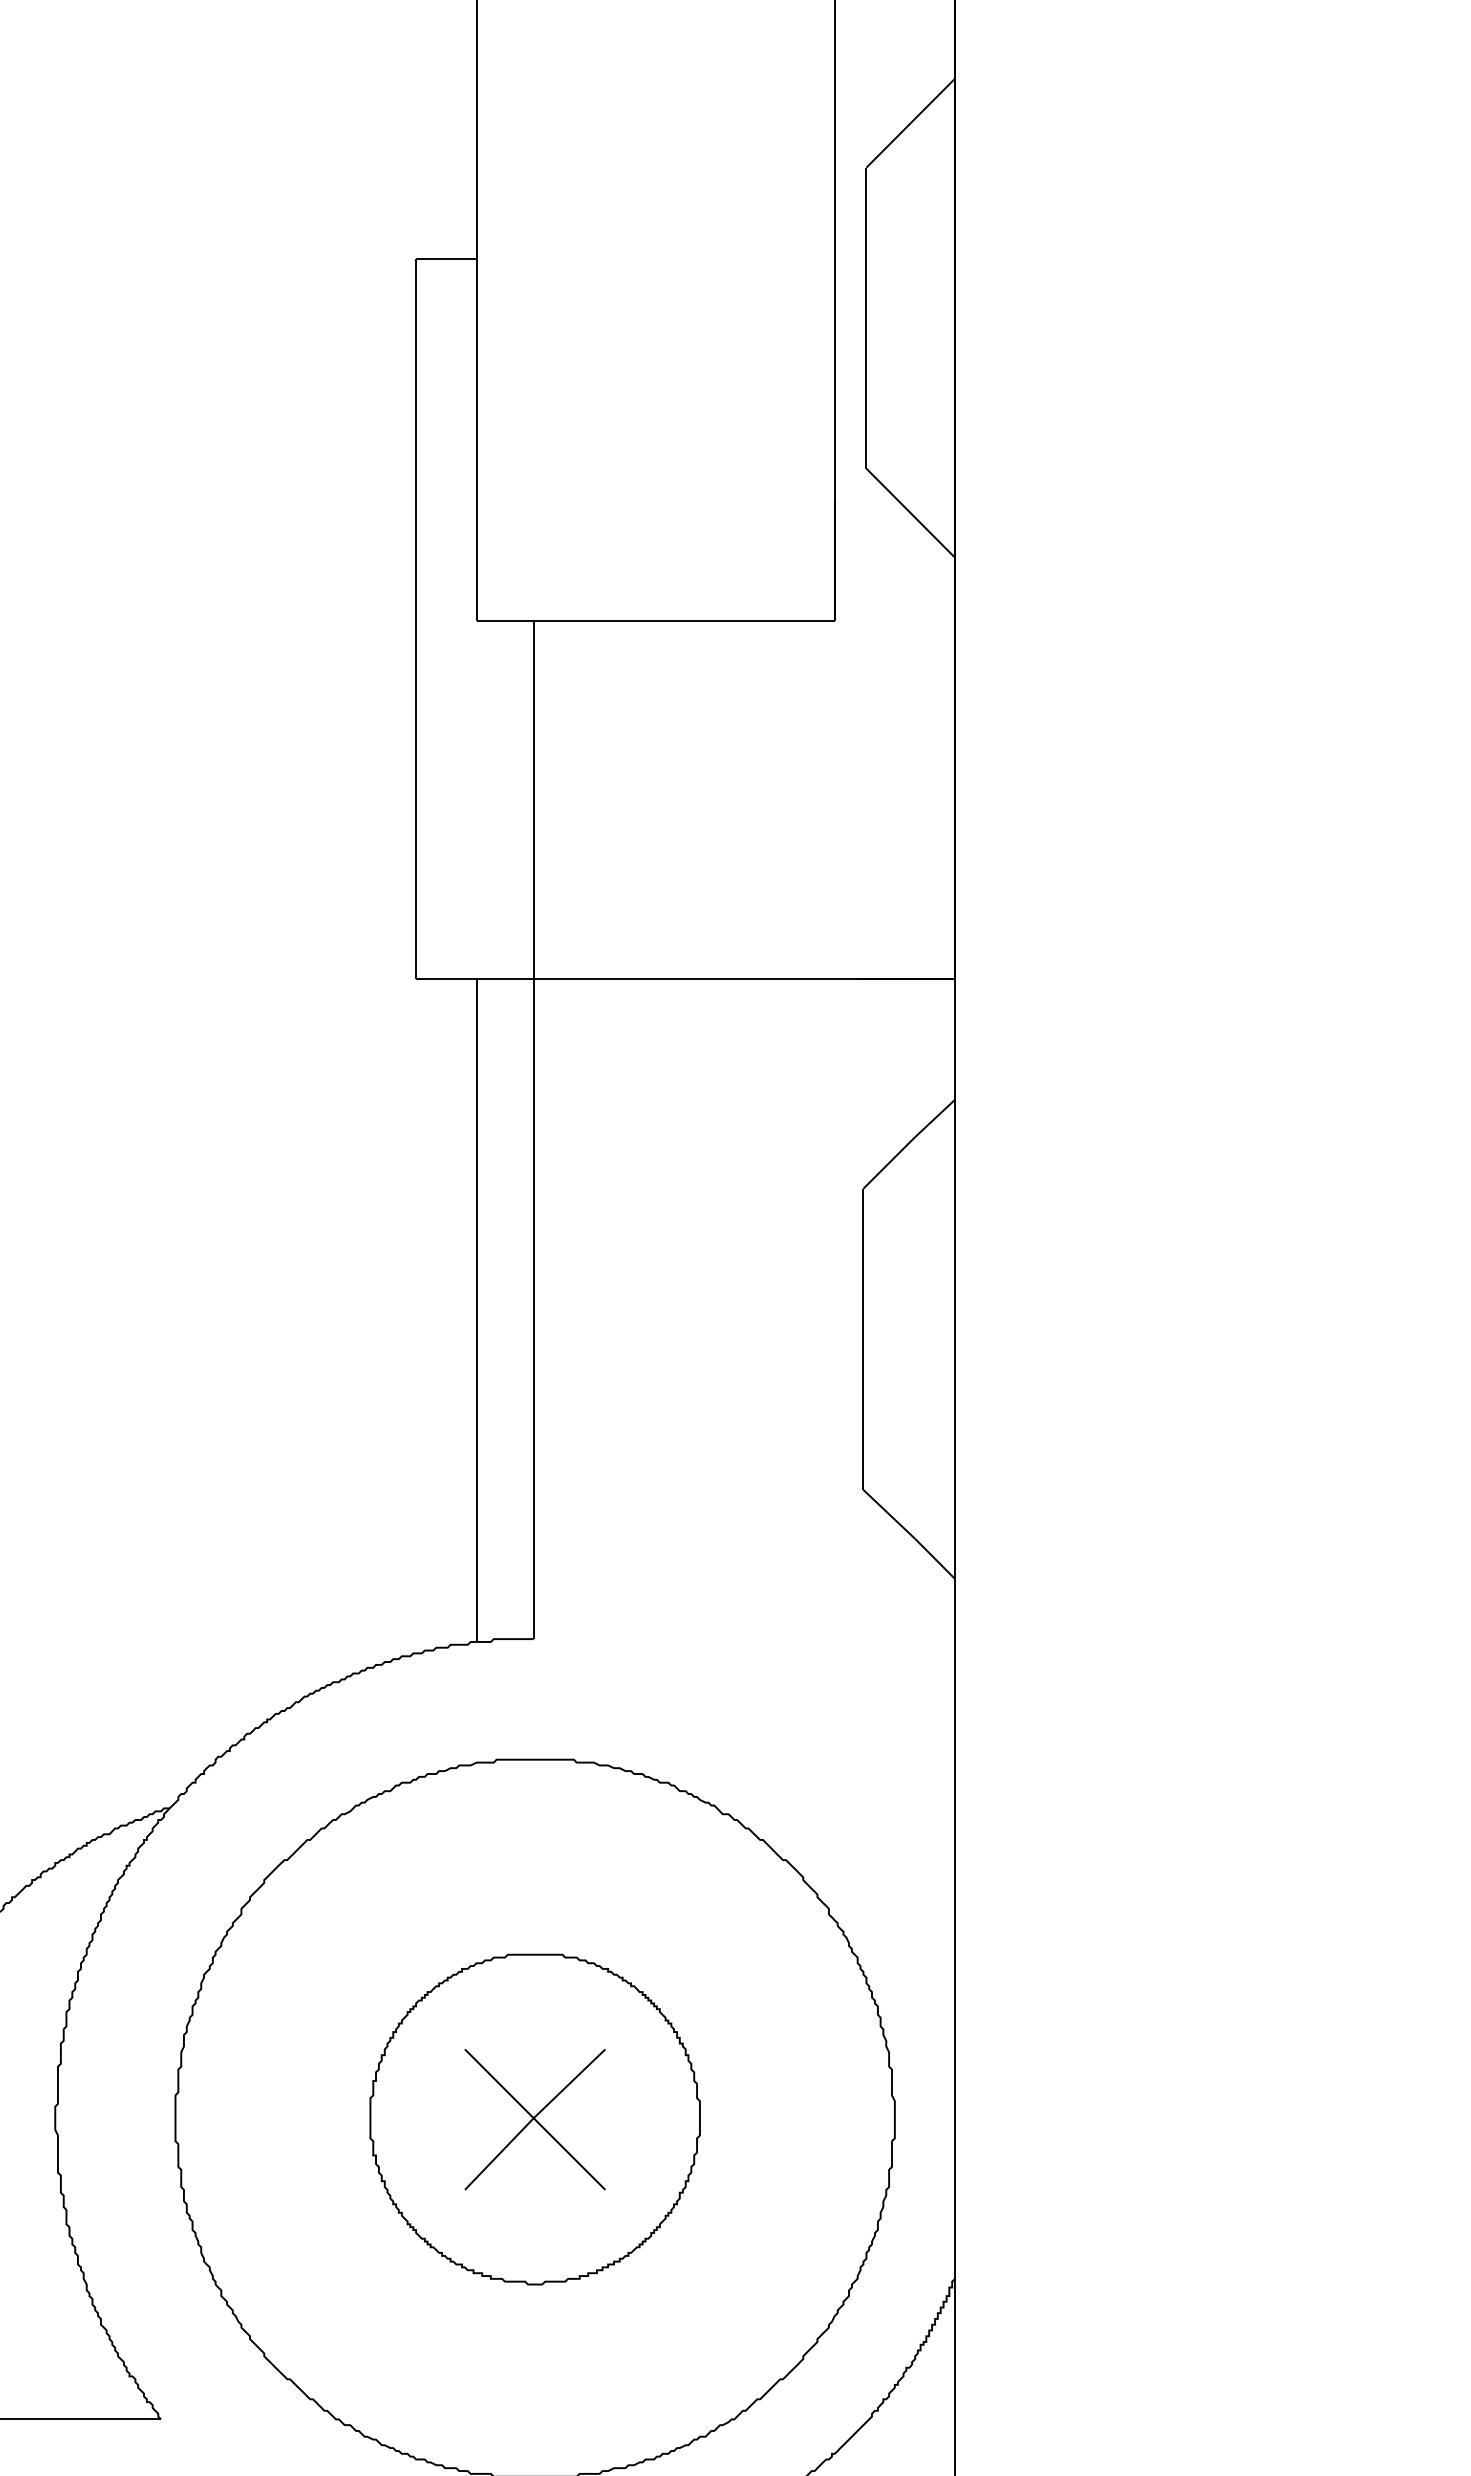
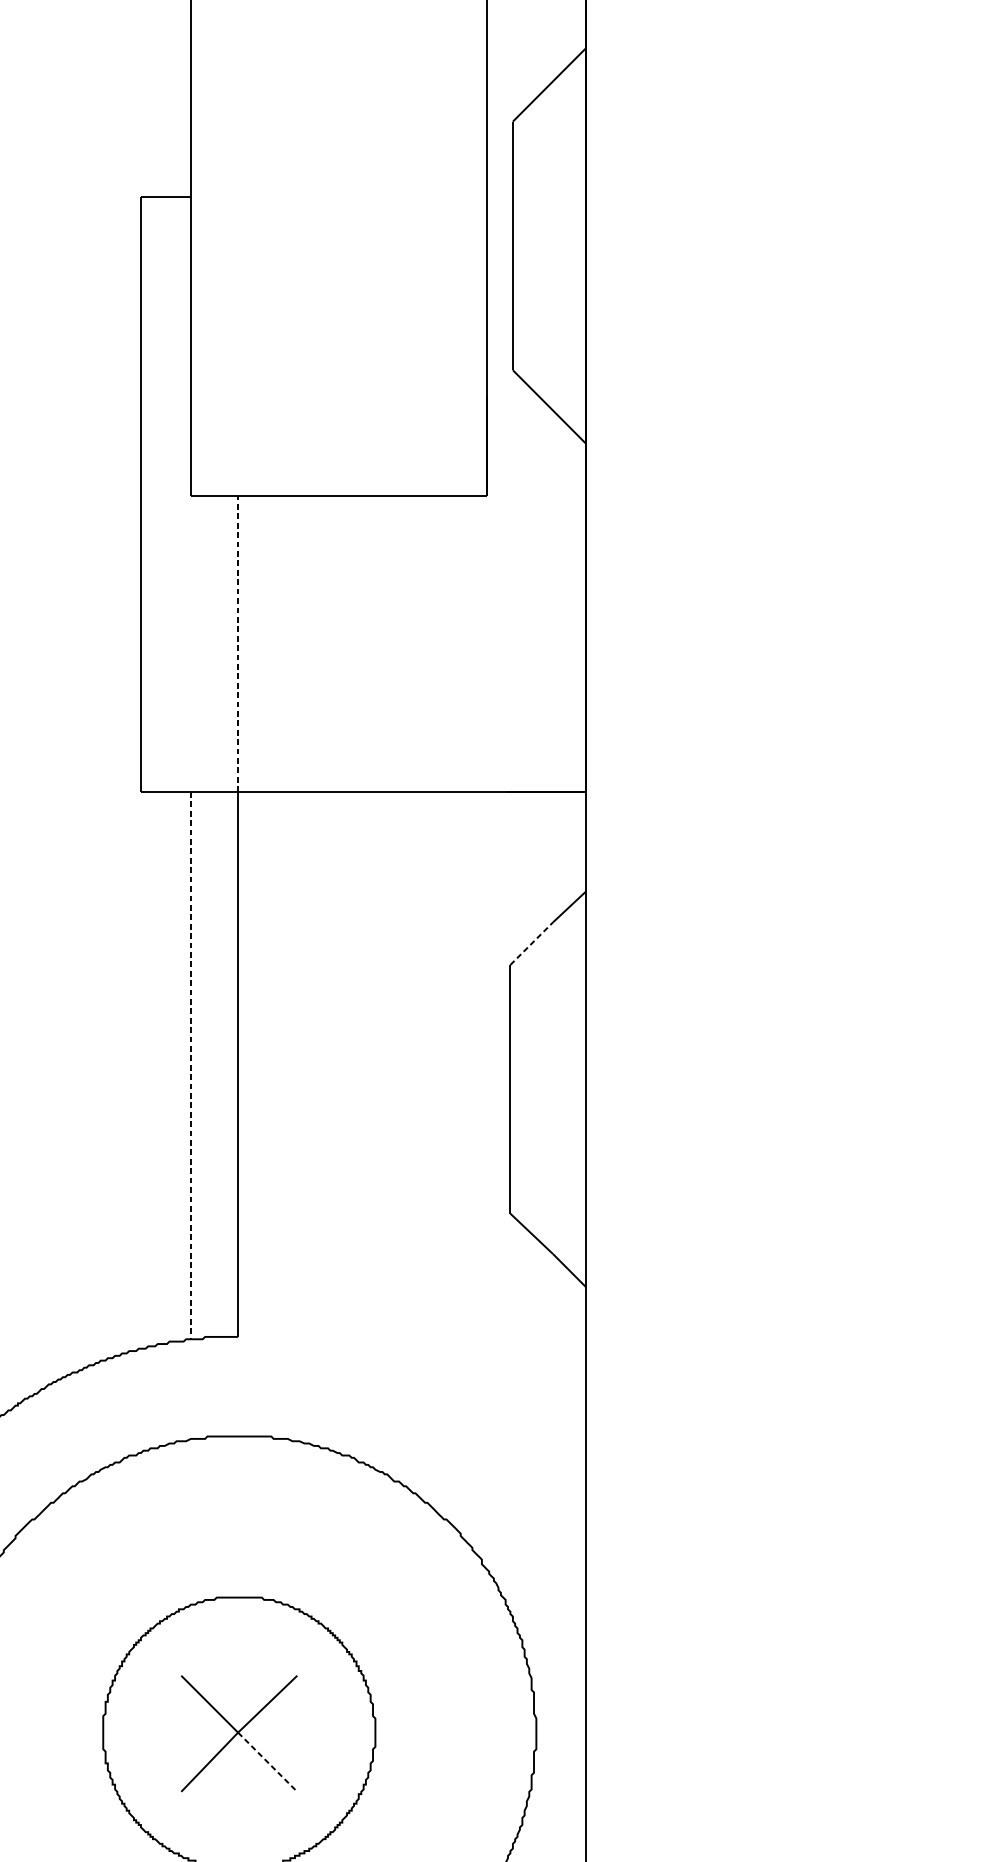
line: (533, 799) -> (237, 643), solid -> dashed
line: (889, 1162) -> (531, 943), solid -> dashed
line: (476, 1311) -> (190, 1066), solid -> dashed
line: (569, 2154) -> (267, 1762), solid -> dashed

